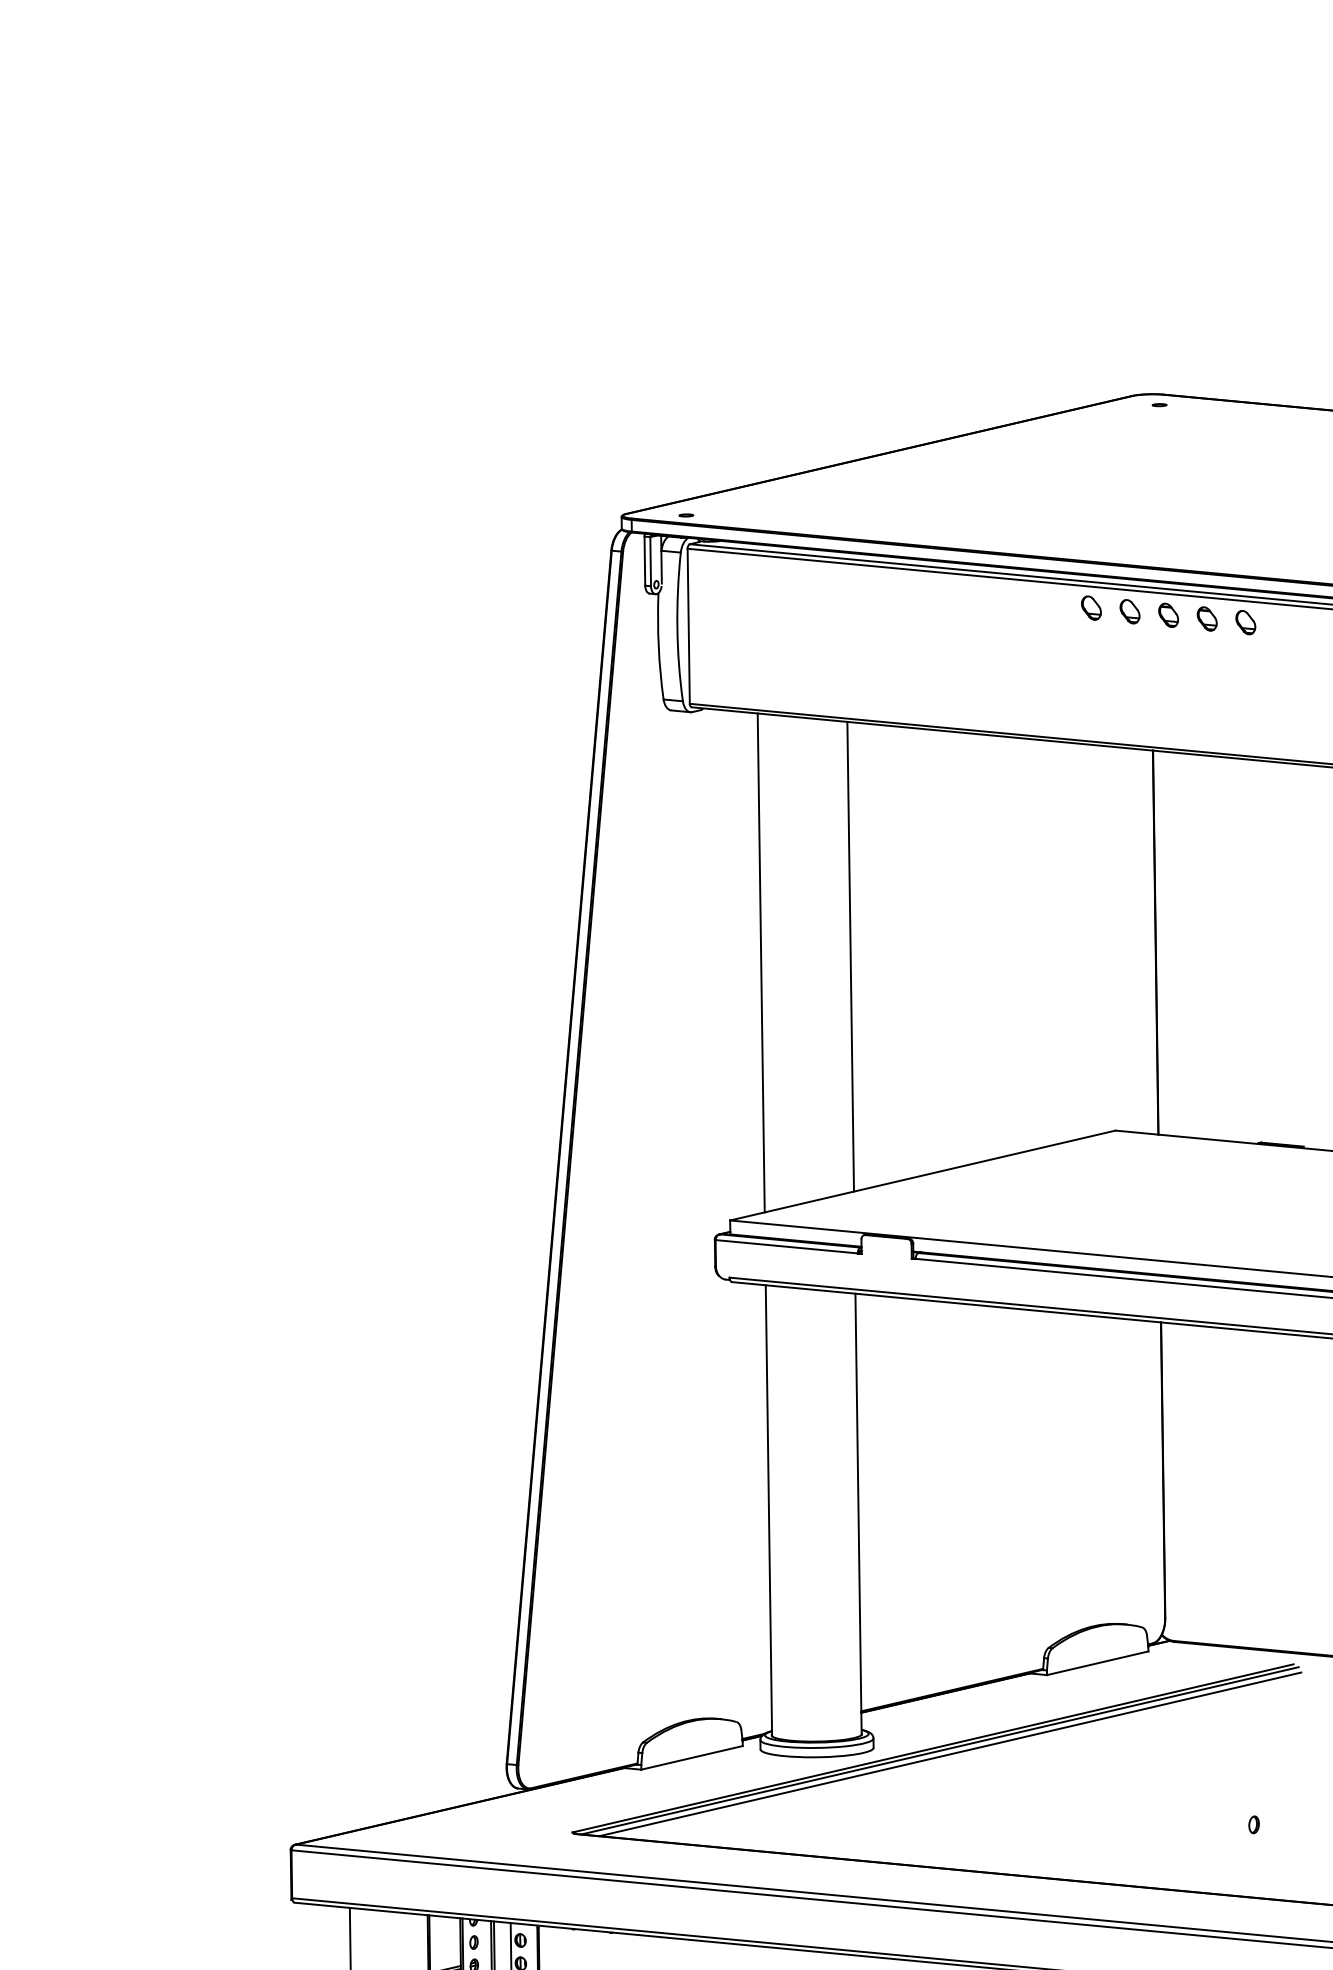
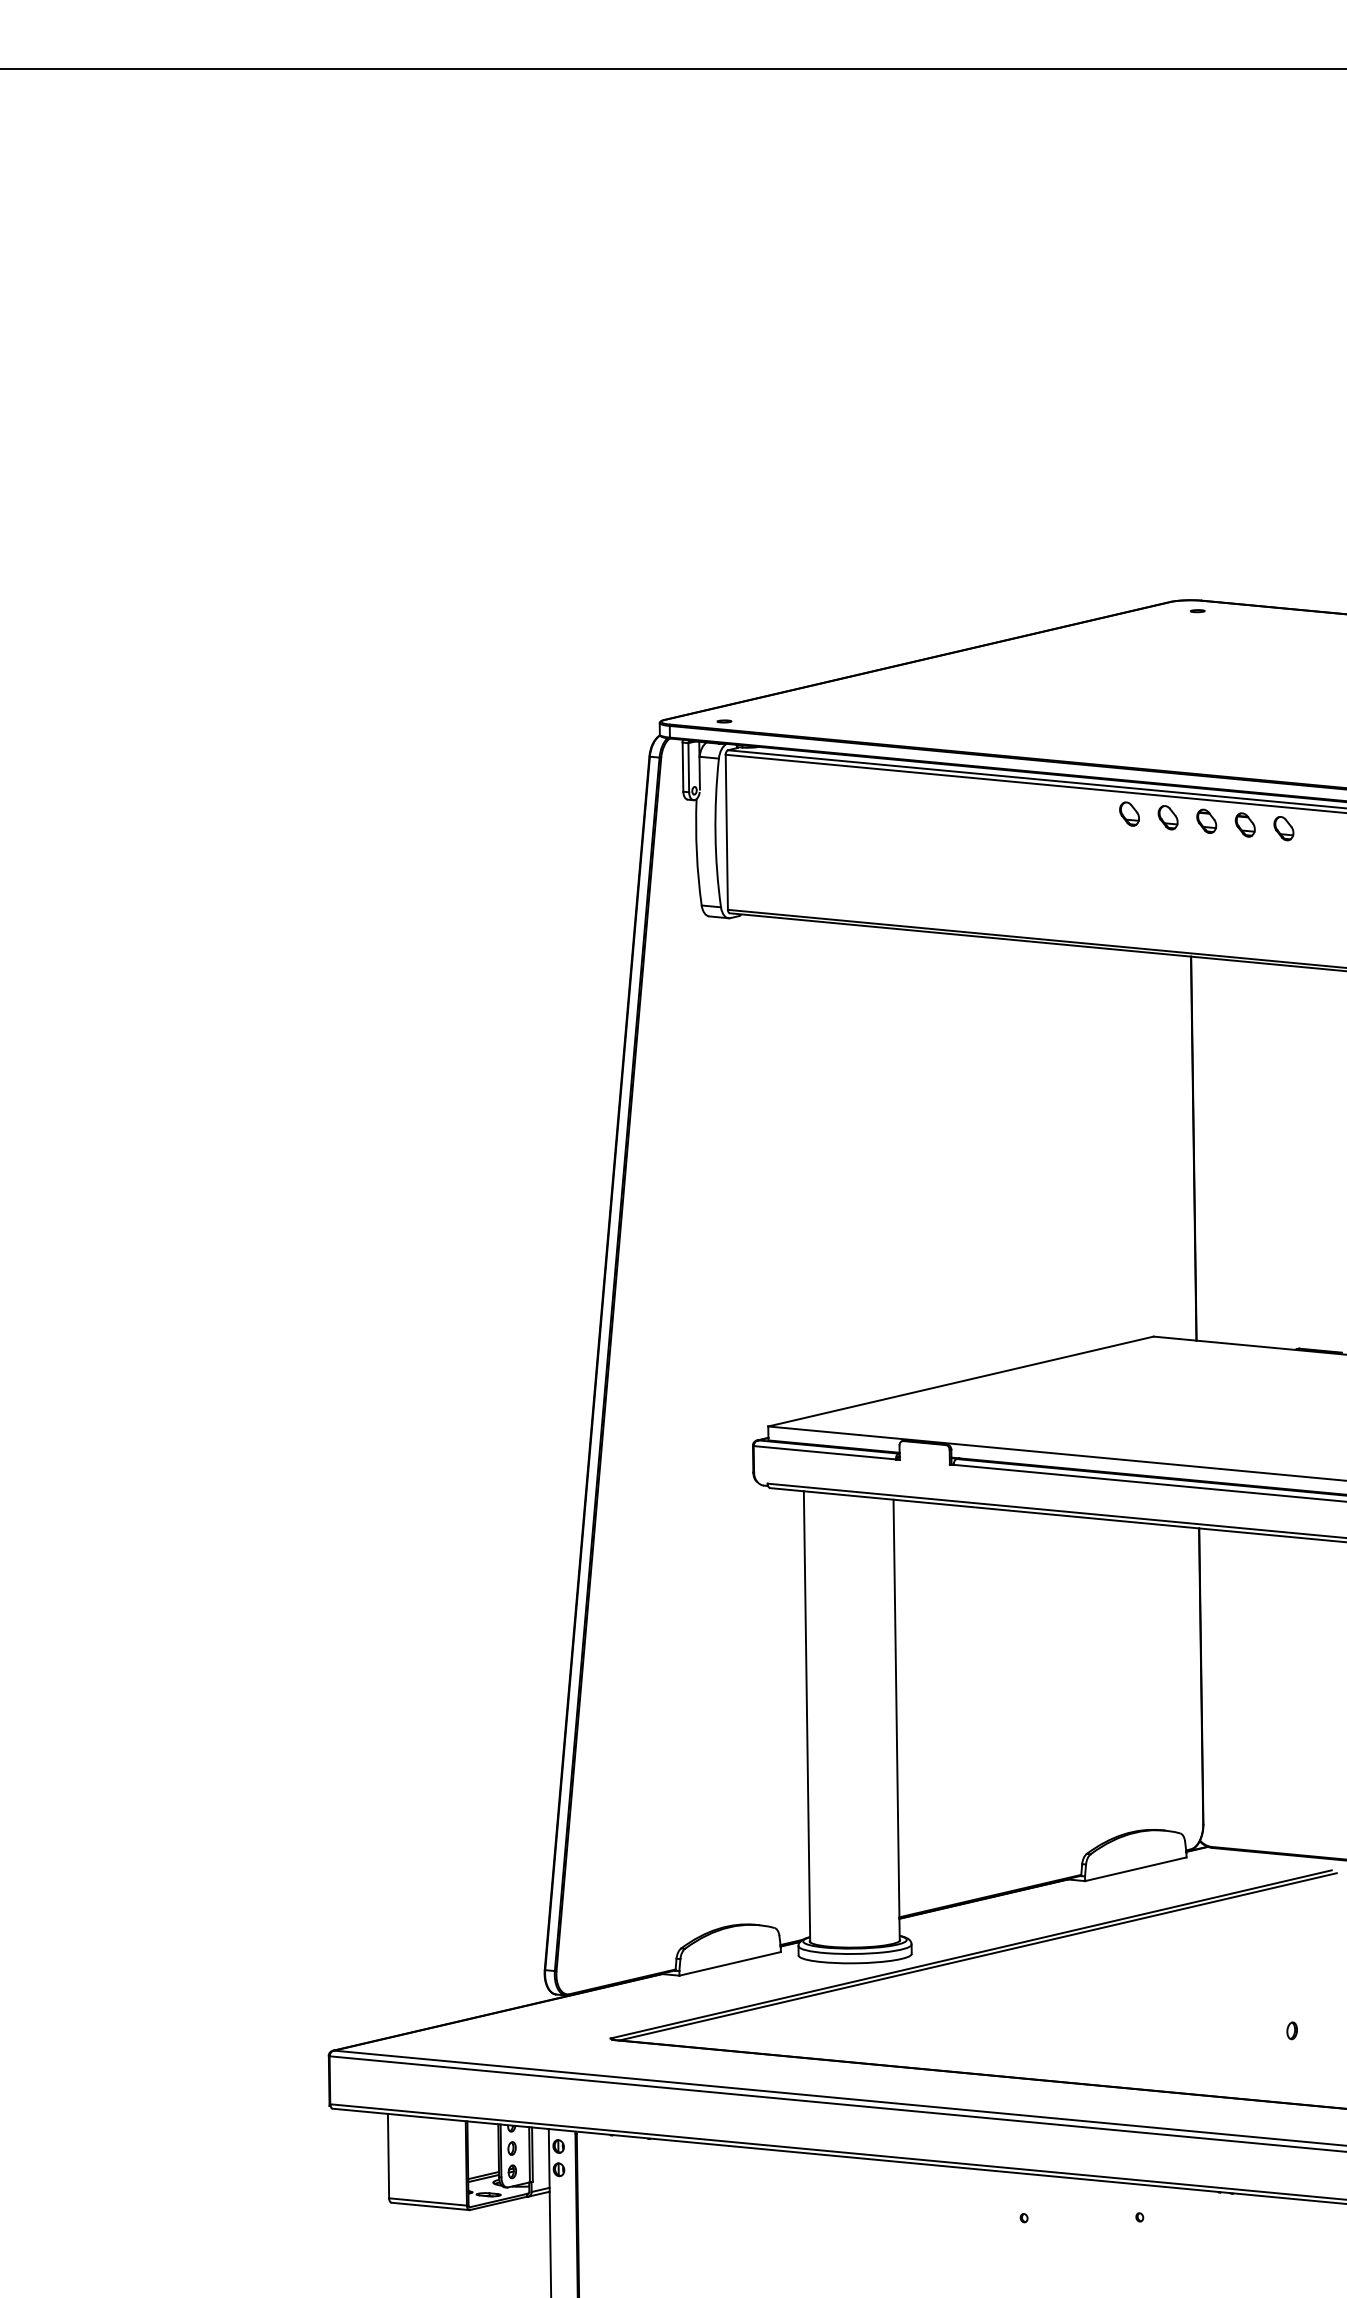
line: (850, 956) -> (888, 1162), removed
line: (760, 962) -> (798, 1168), removed
line: (950, 1754) -> (988, 1960), removed

